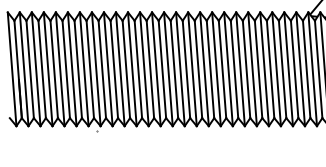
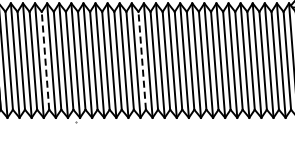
line: (66, 69) -> (45, 60), solid -> dashed
line: (162, 69) -> (142, 60), solid -> dashed

